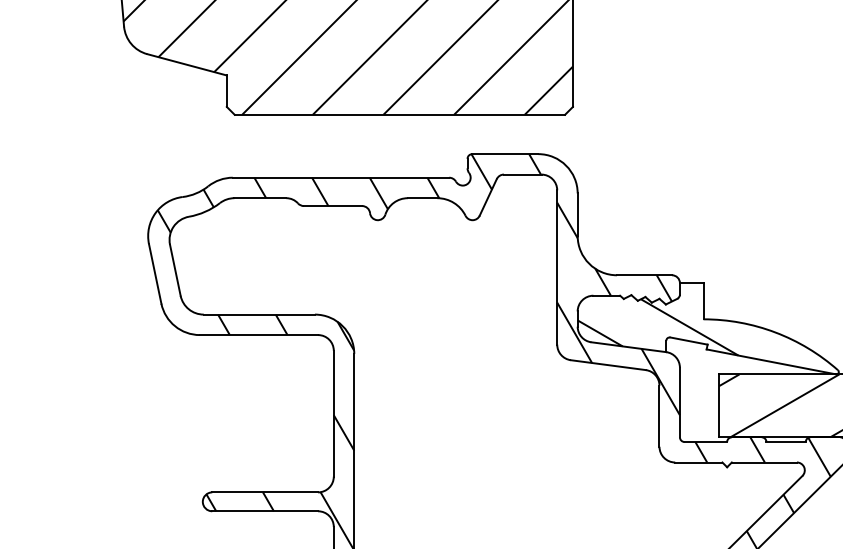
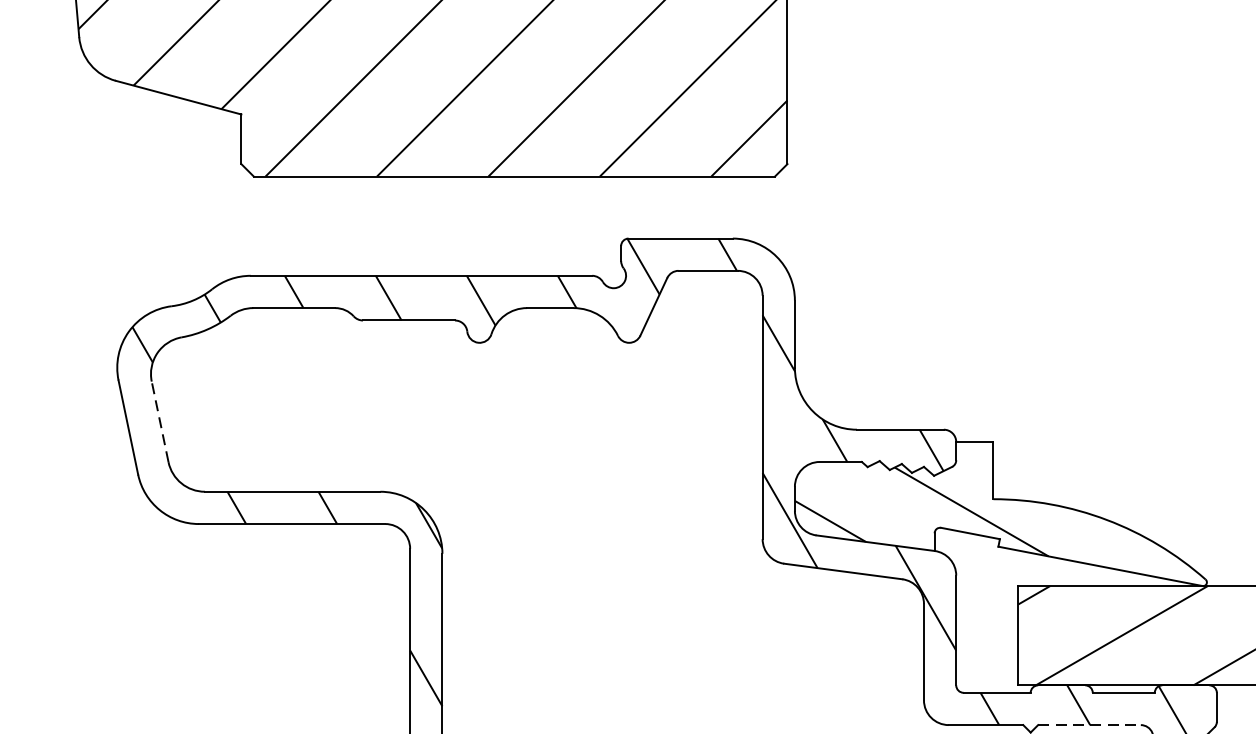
line: (175, 269) -> (160, 420), solid -> dashed
line: (764, 462) -> (1089, 725), solid -> dashed

